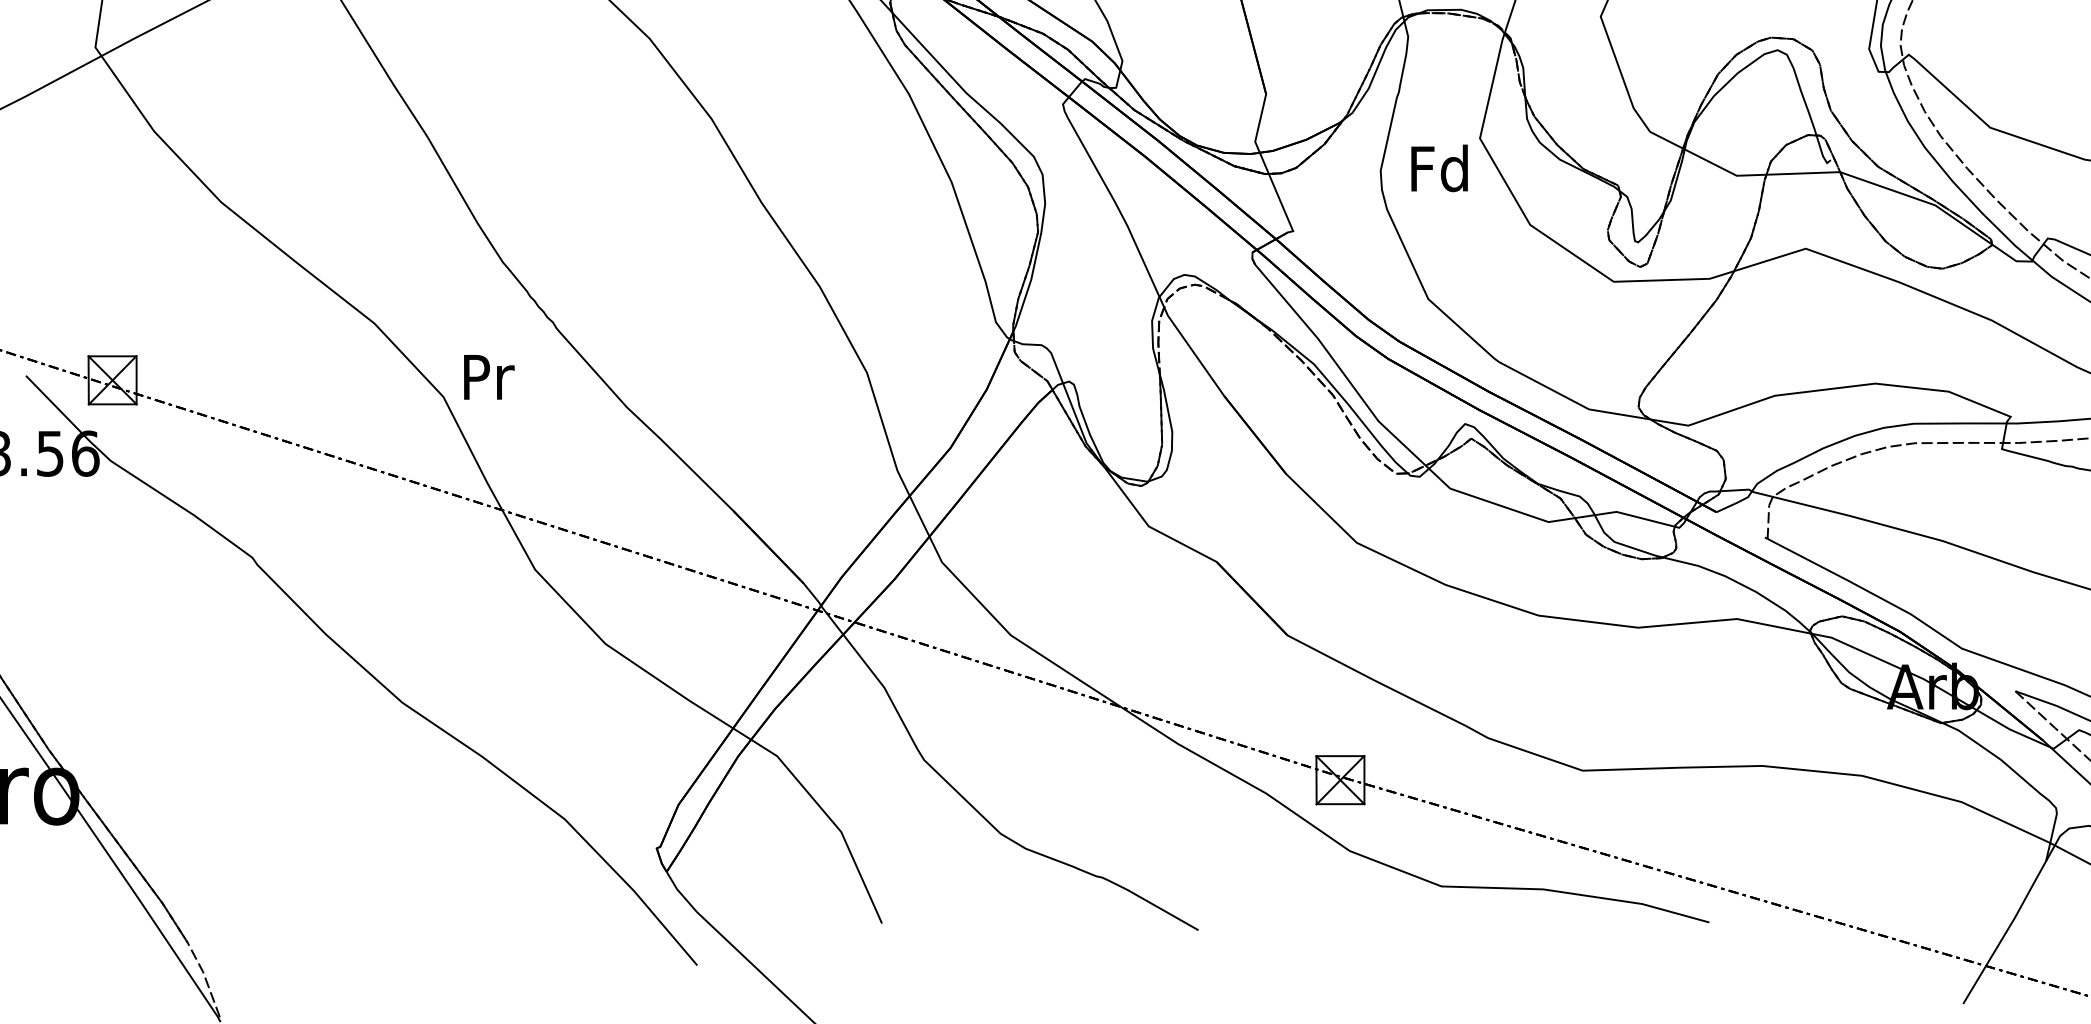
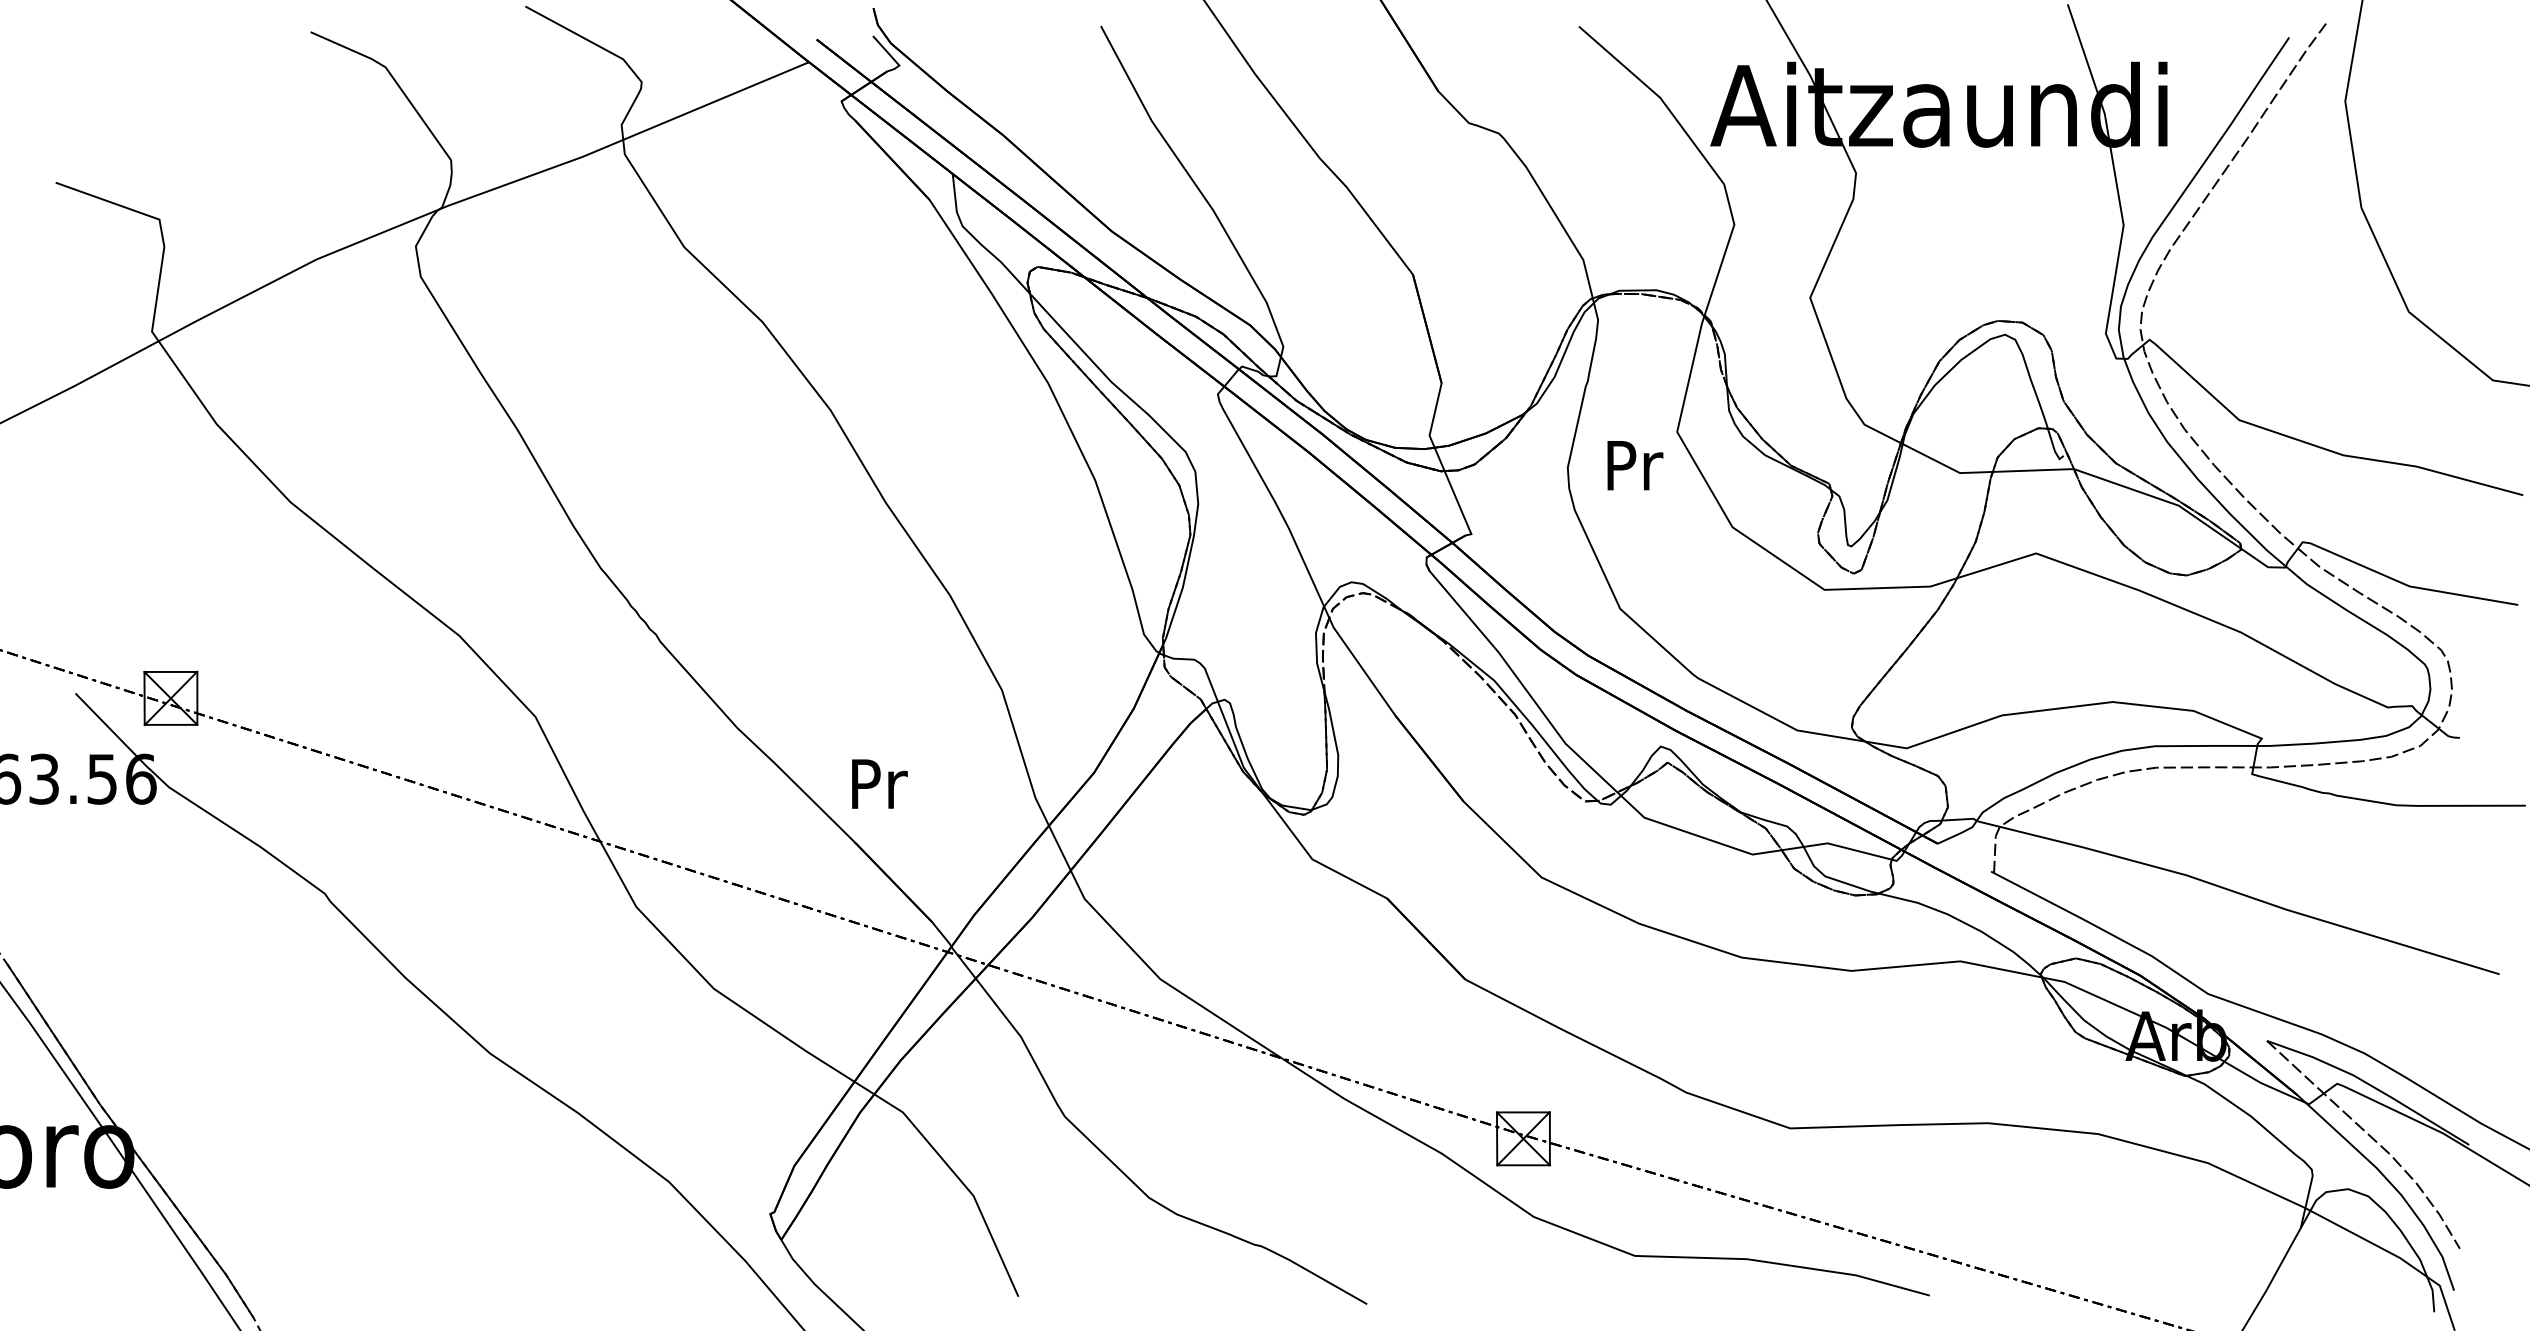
text: (1439, 167) -> (1632, 464), Fd -> Pr
text: (488, 376) -> (879, 783), moved

